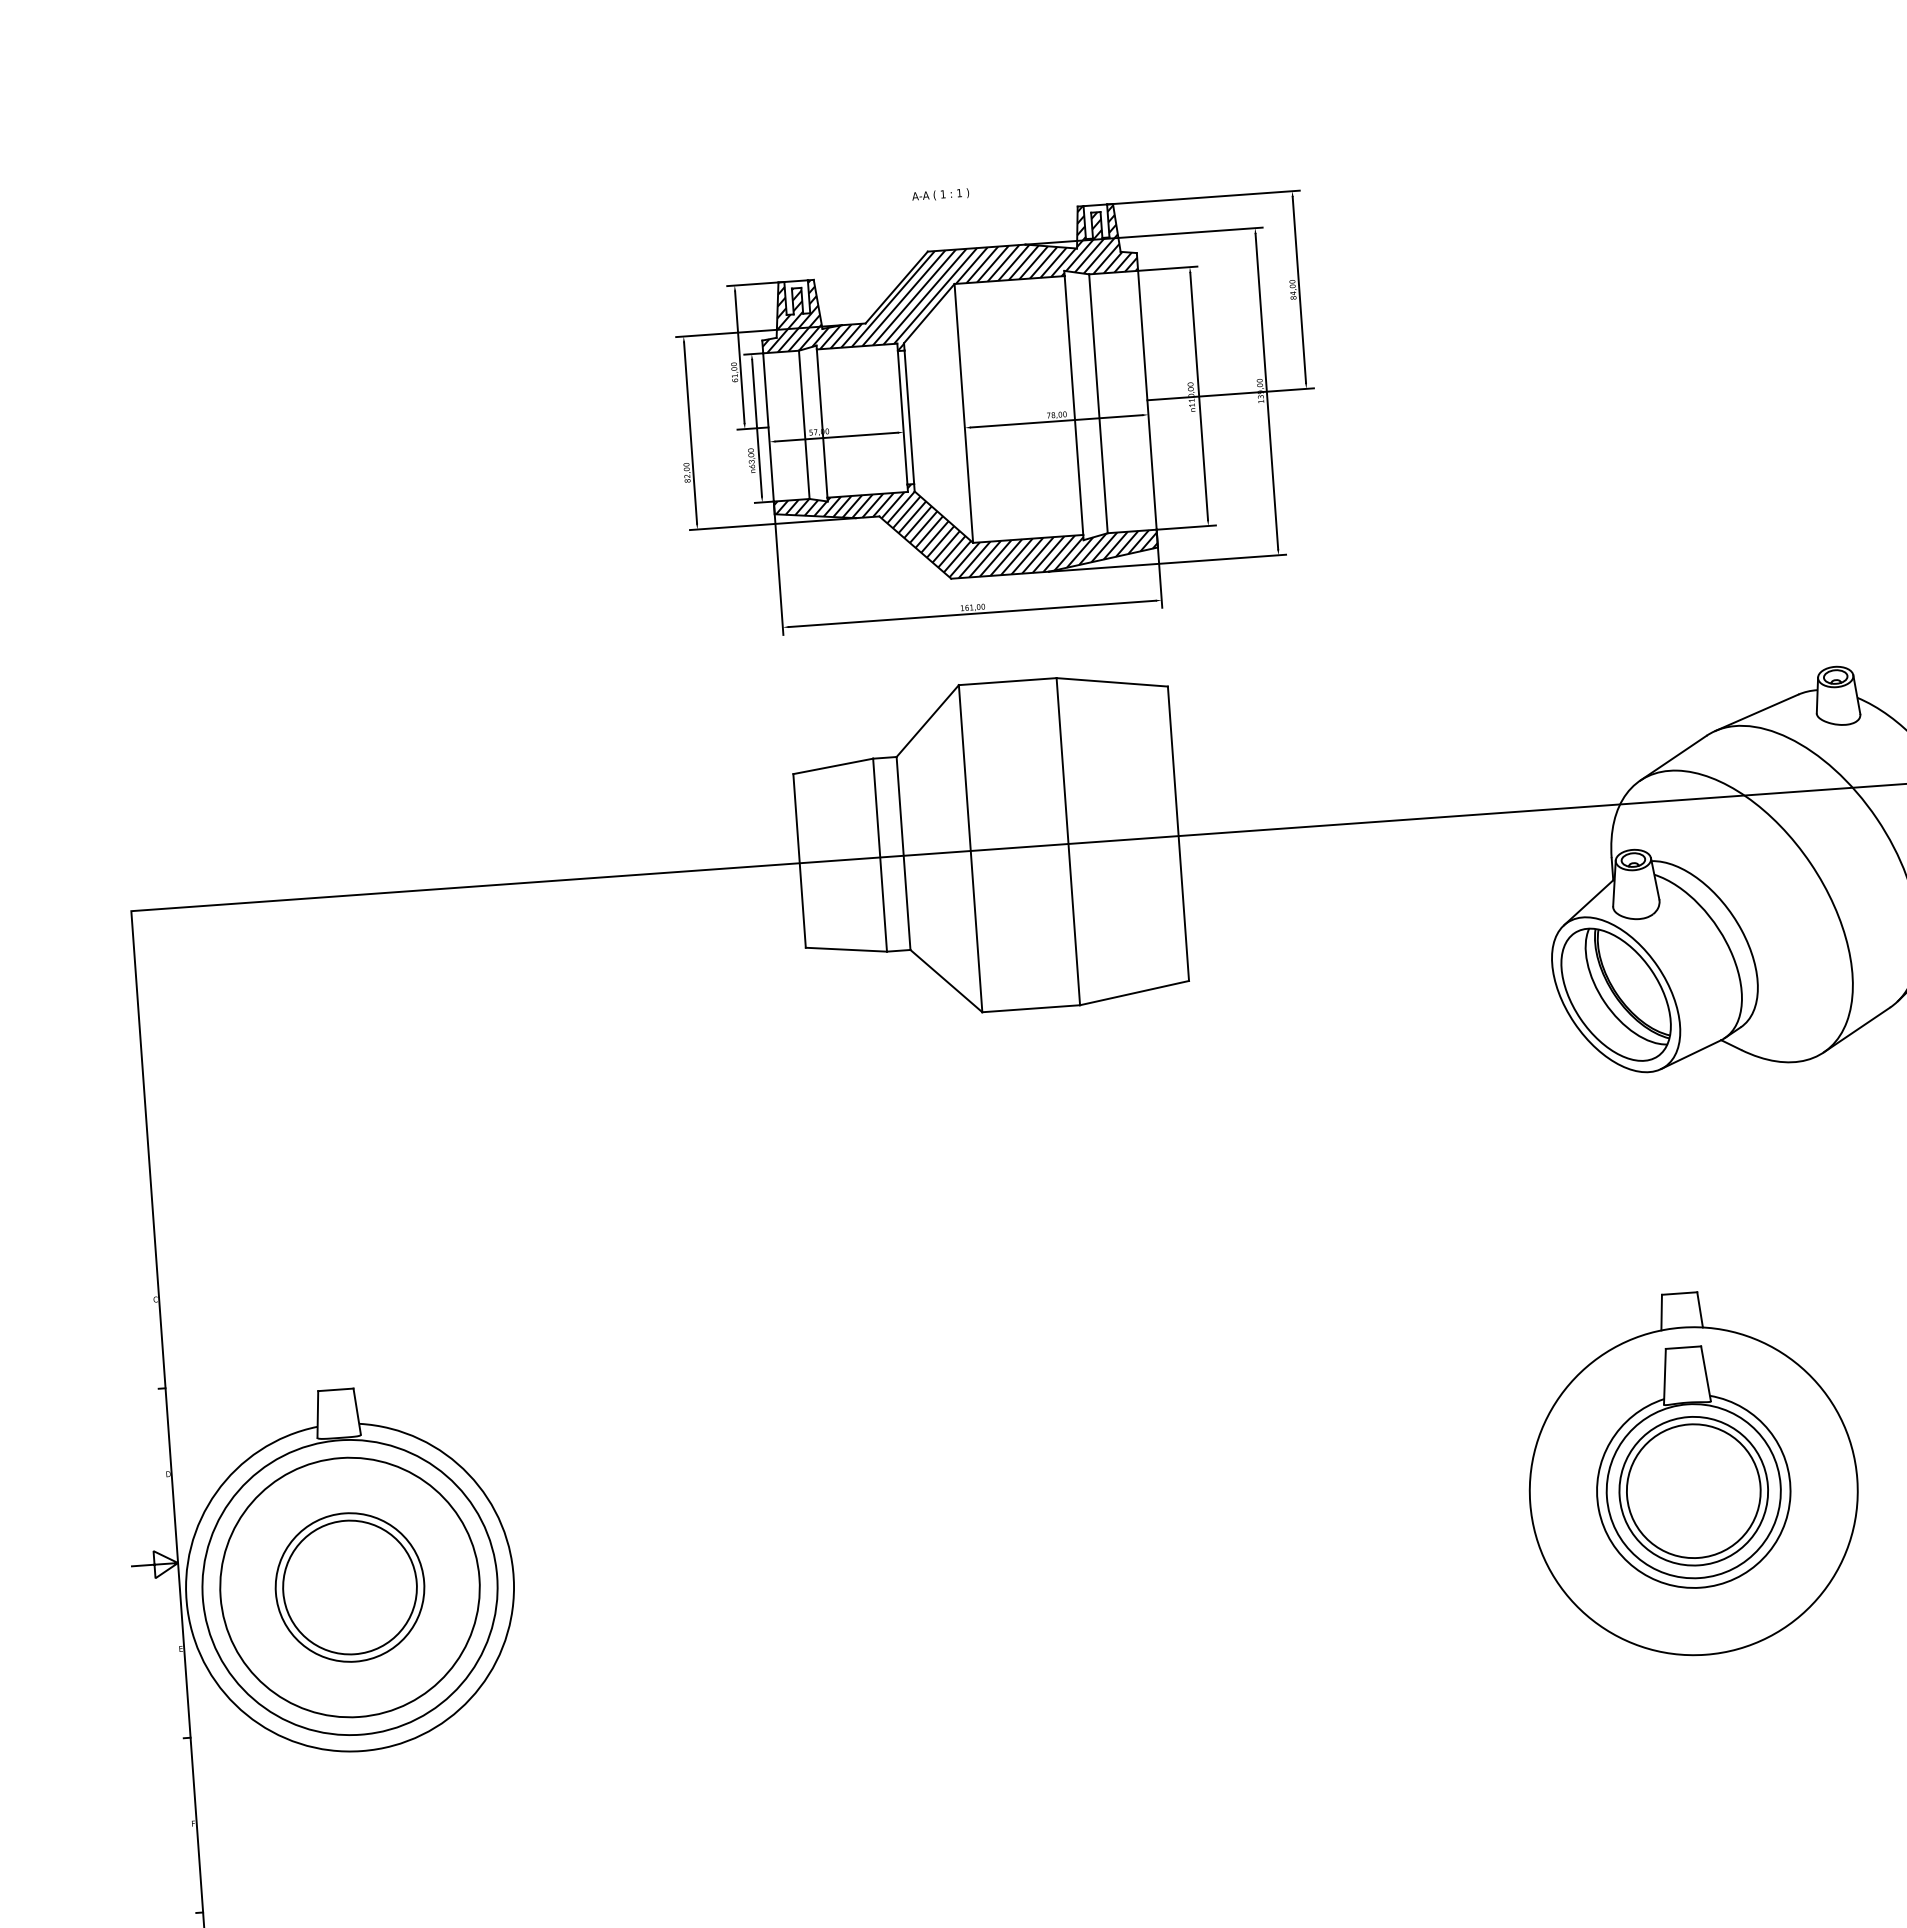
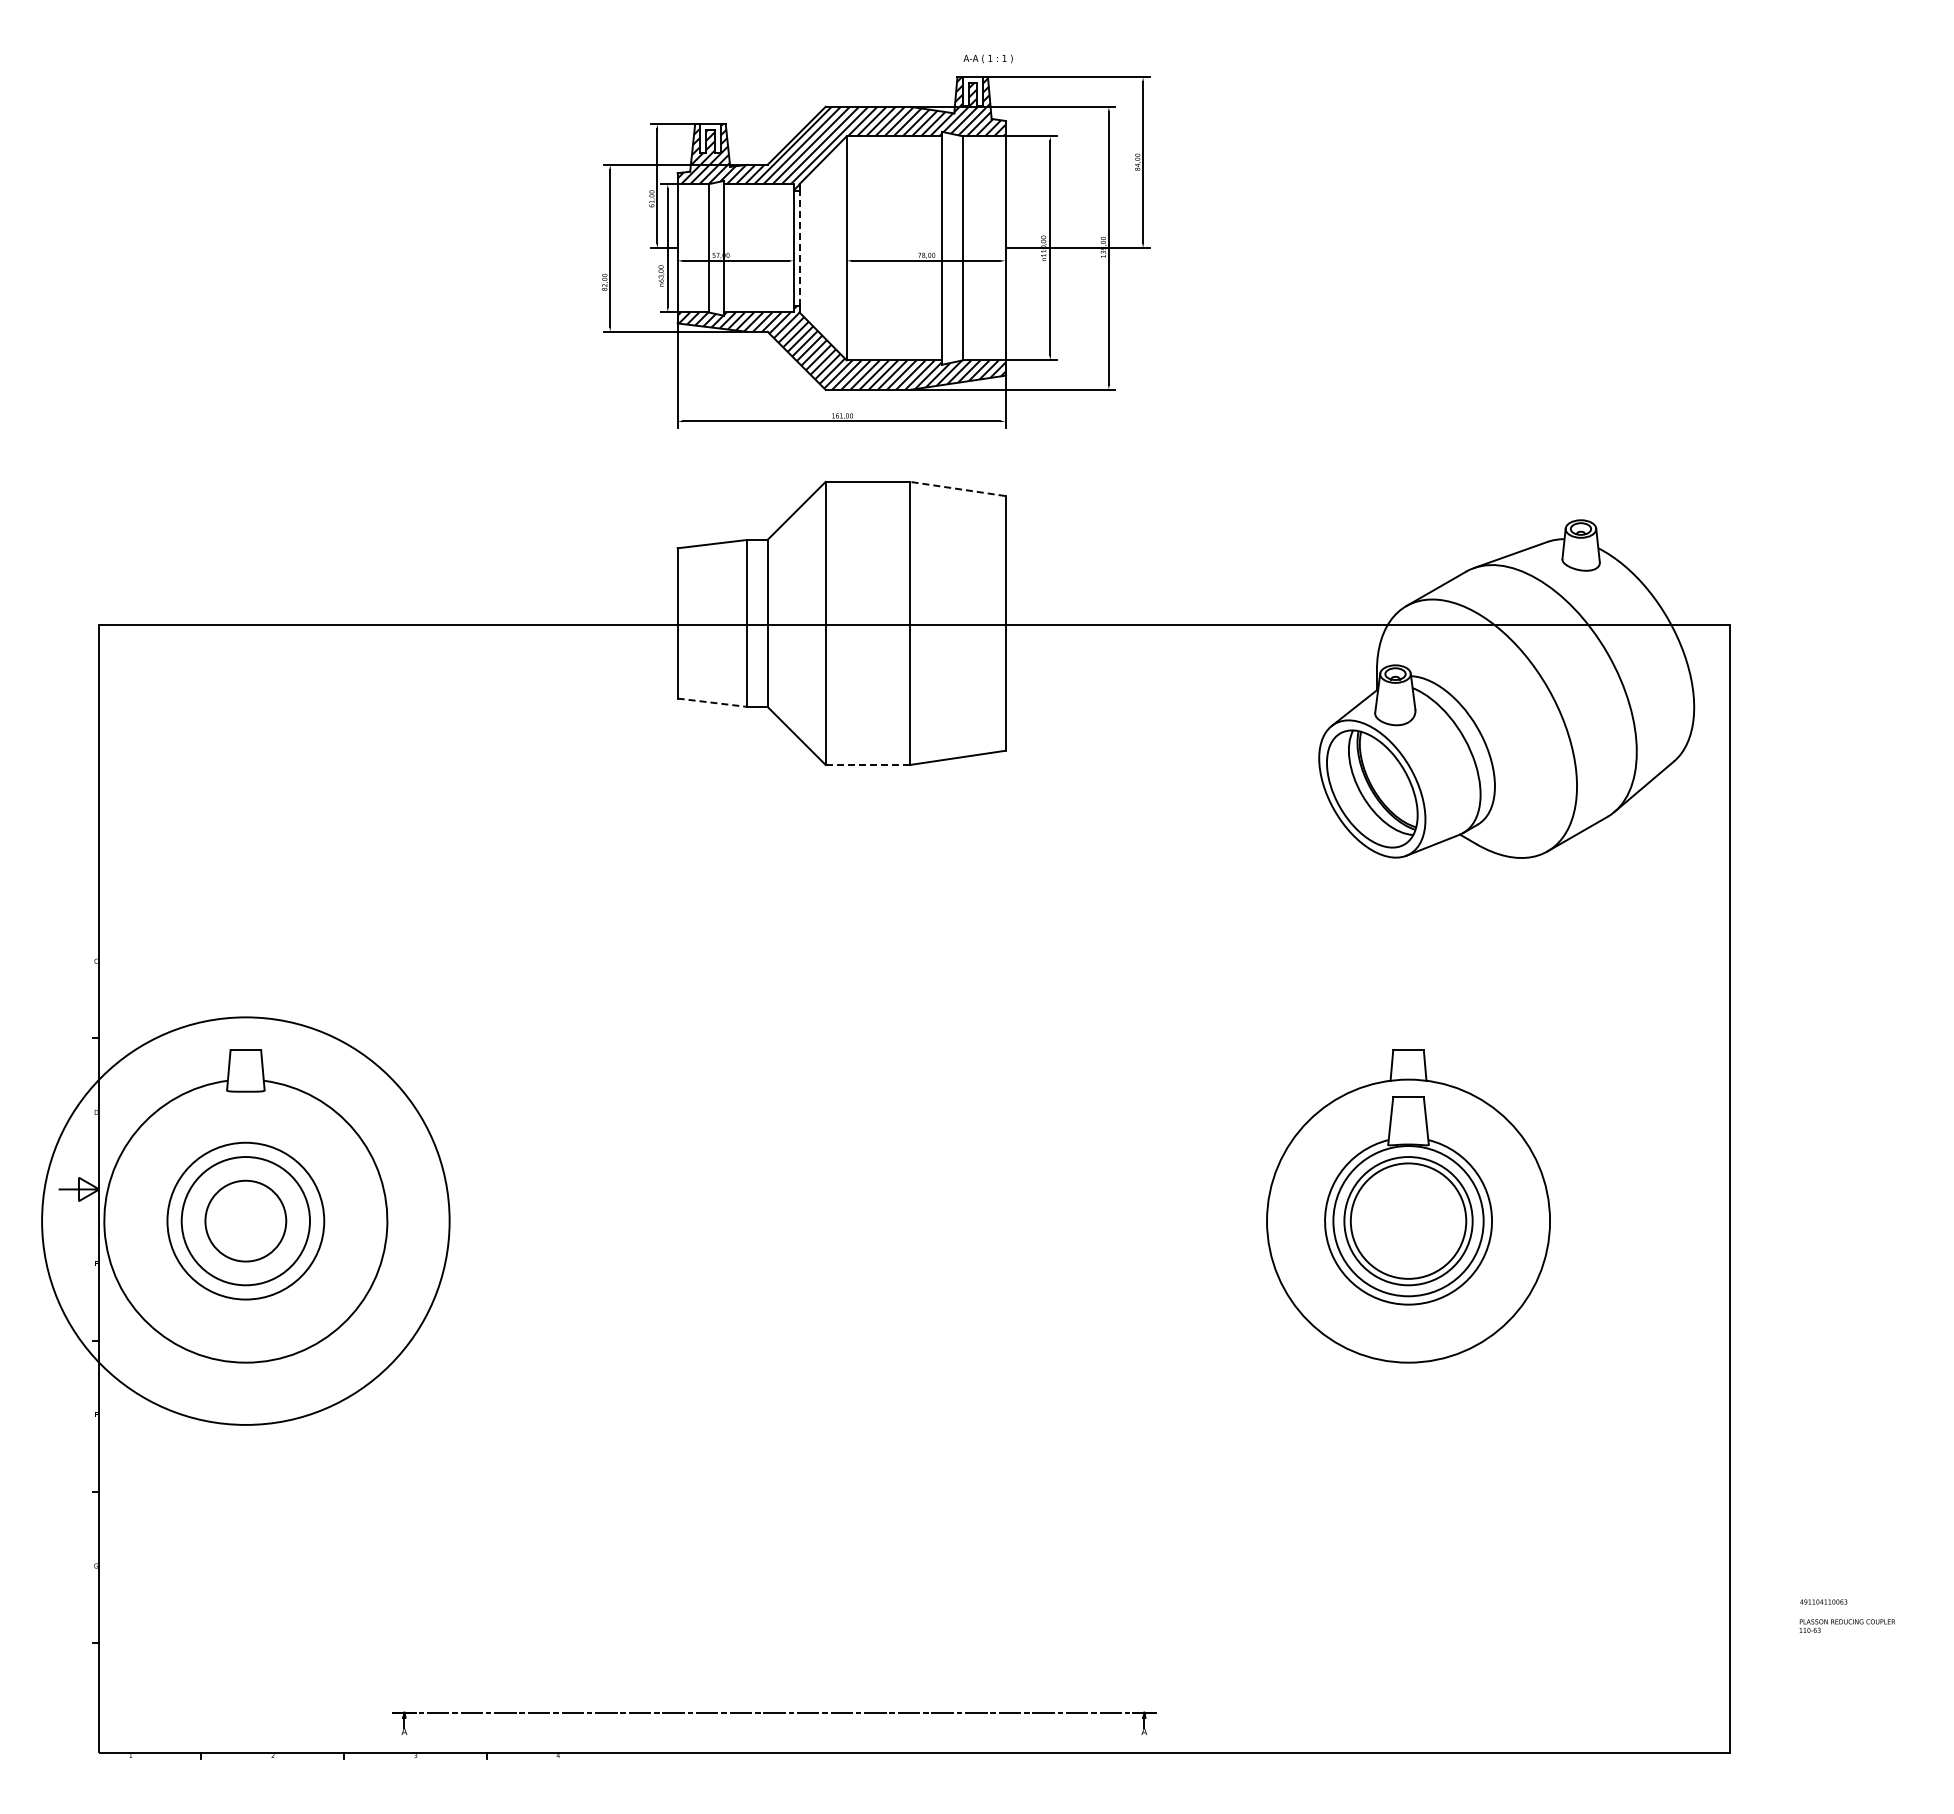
text: (939, 194) -> (987, 58), moved
line: (909, 417) -> (799, 248), solid -> dashed
line: (1111, 681) -> (957, 488), solid -> dashed
line: (846, 949) -> (712, 702), solid -> dashed
line: (1031, 1008) -> (868, 764), solid -> dashed
circle: (349, 1586) -> (245, 1220), size x0.7
circle: (349, 1586) -> (245, 1220), size x1.6
circle: (349, 1587) -> (245, 1221), size x0.7

